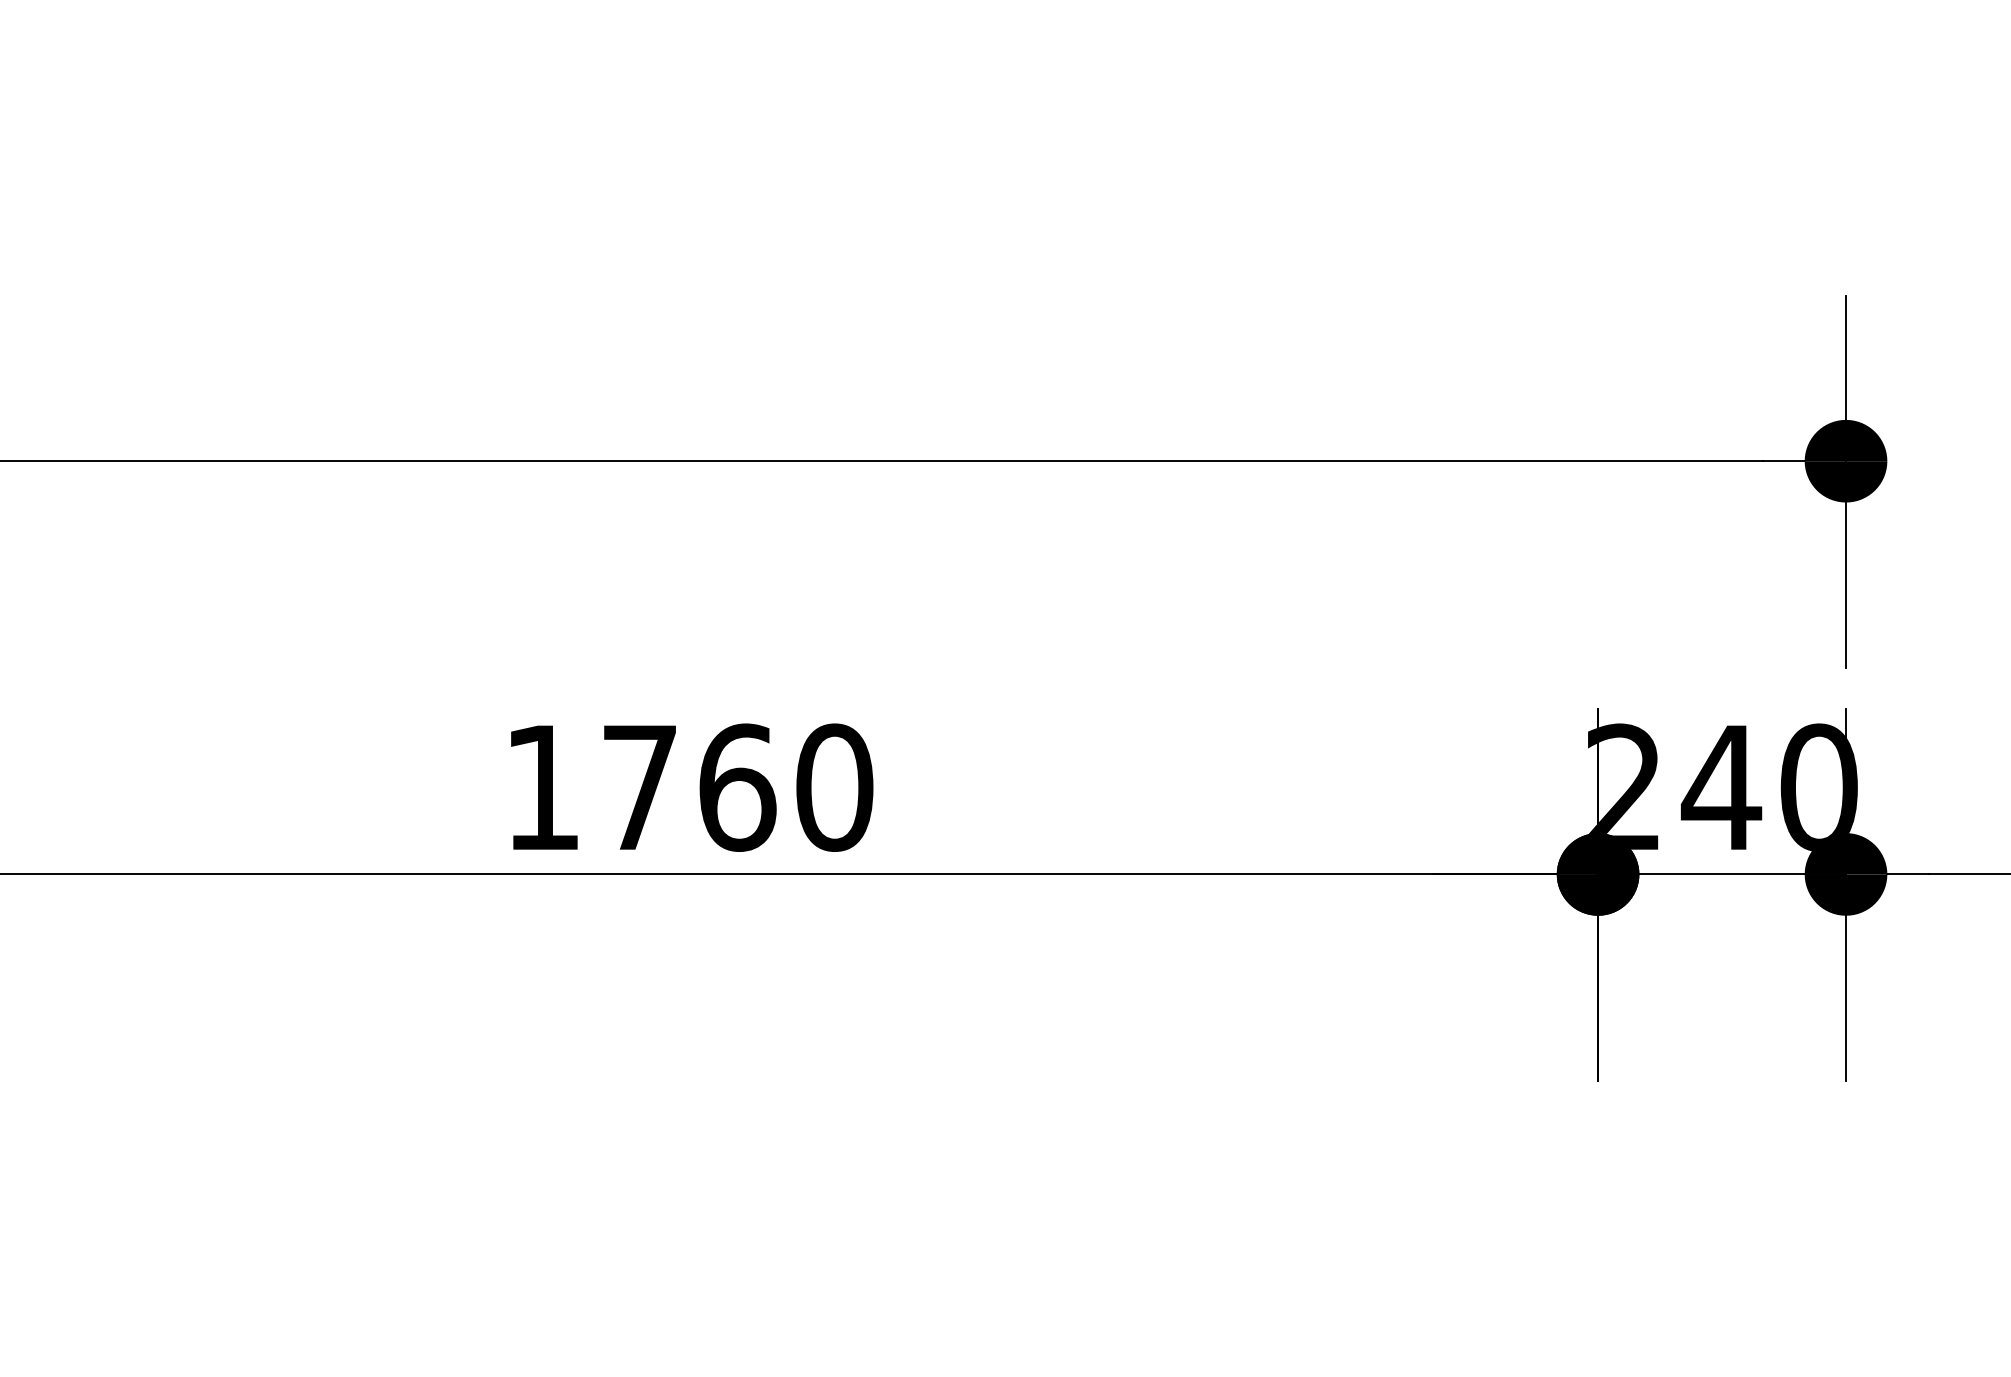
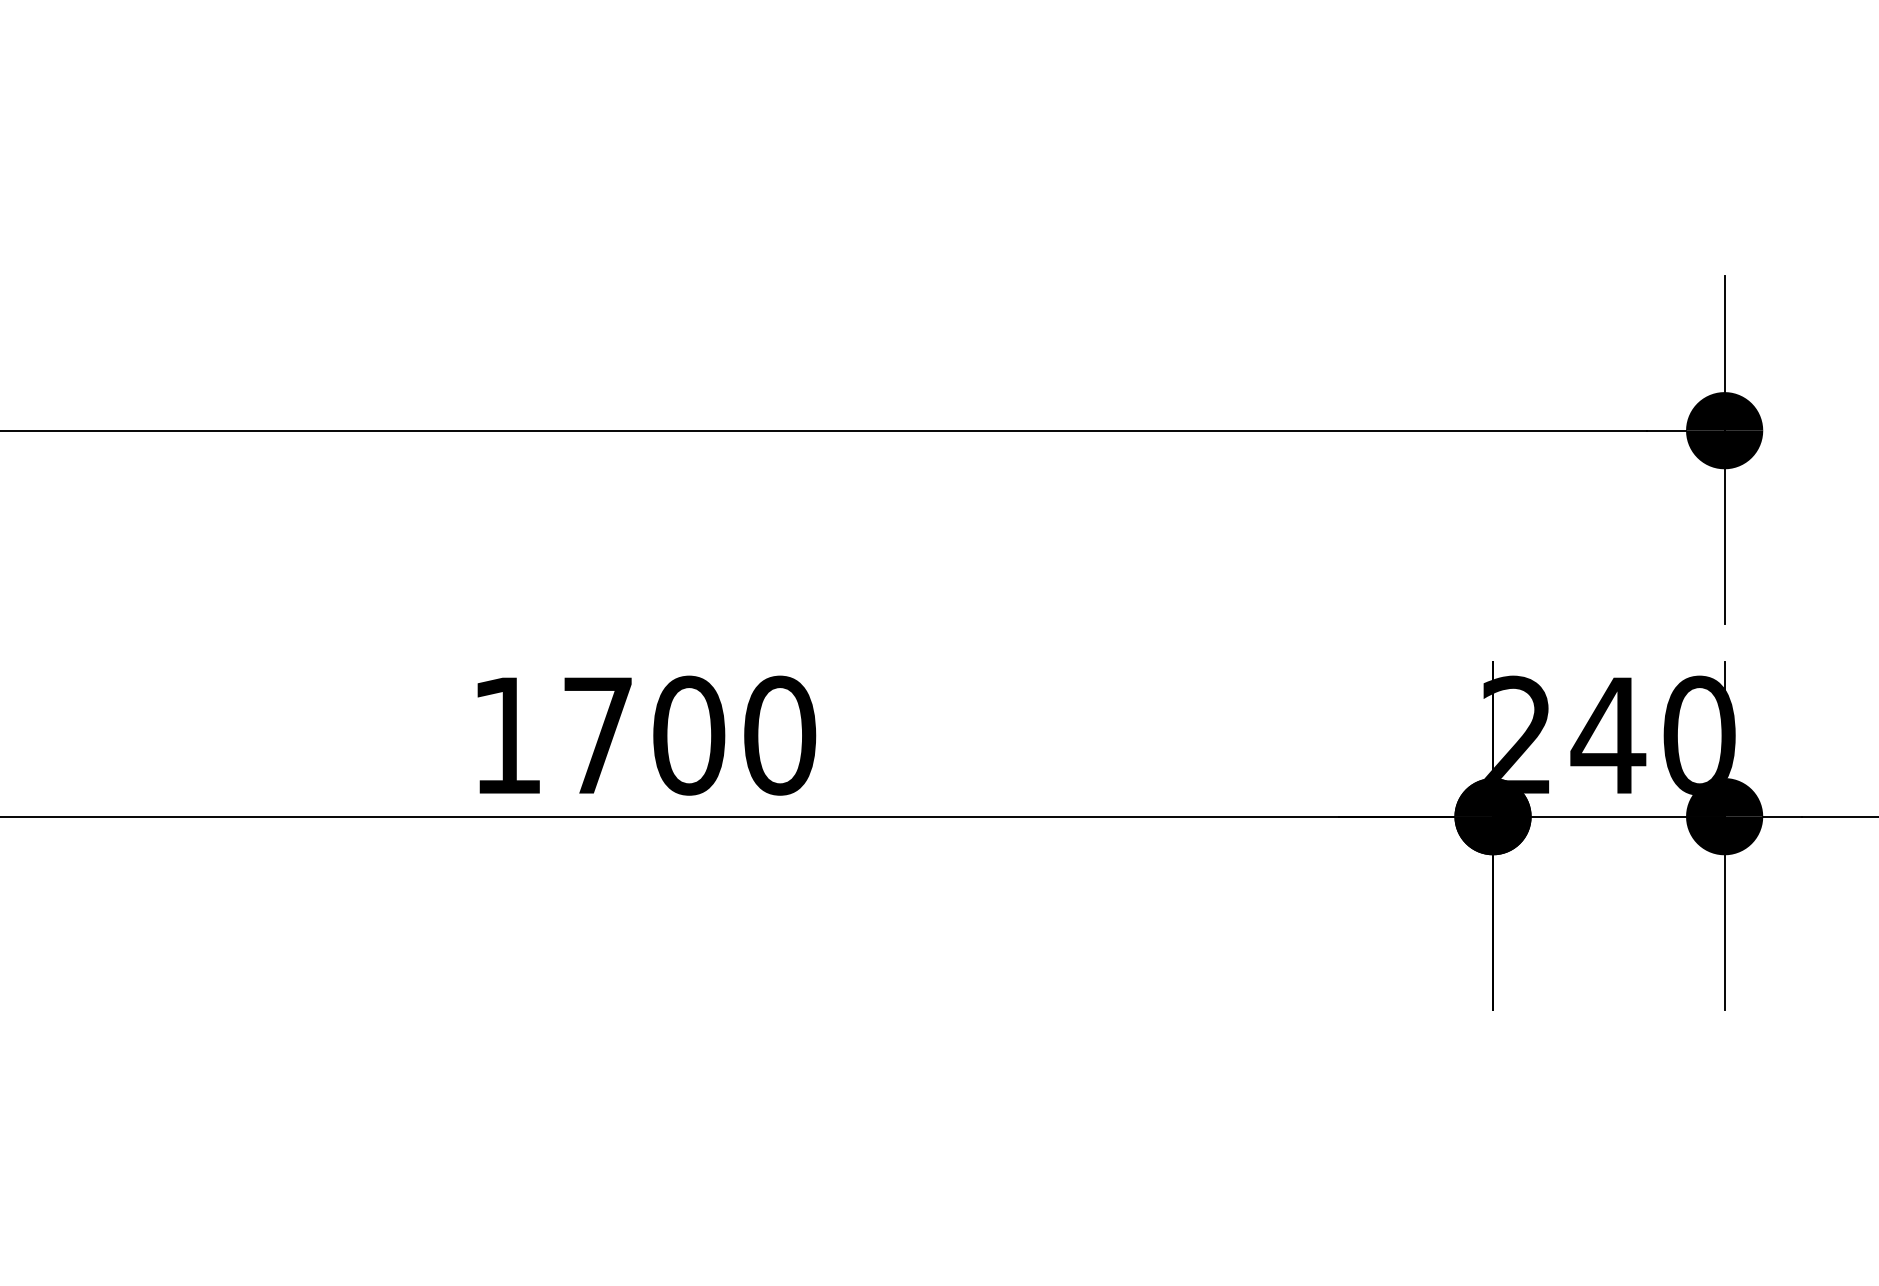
text: (737, 787) -> (689, 735), 1760 -> 1700

